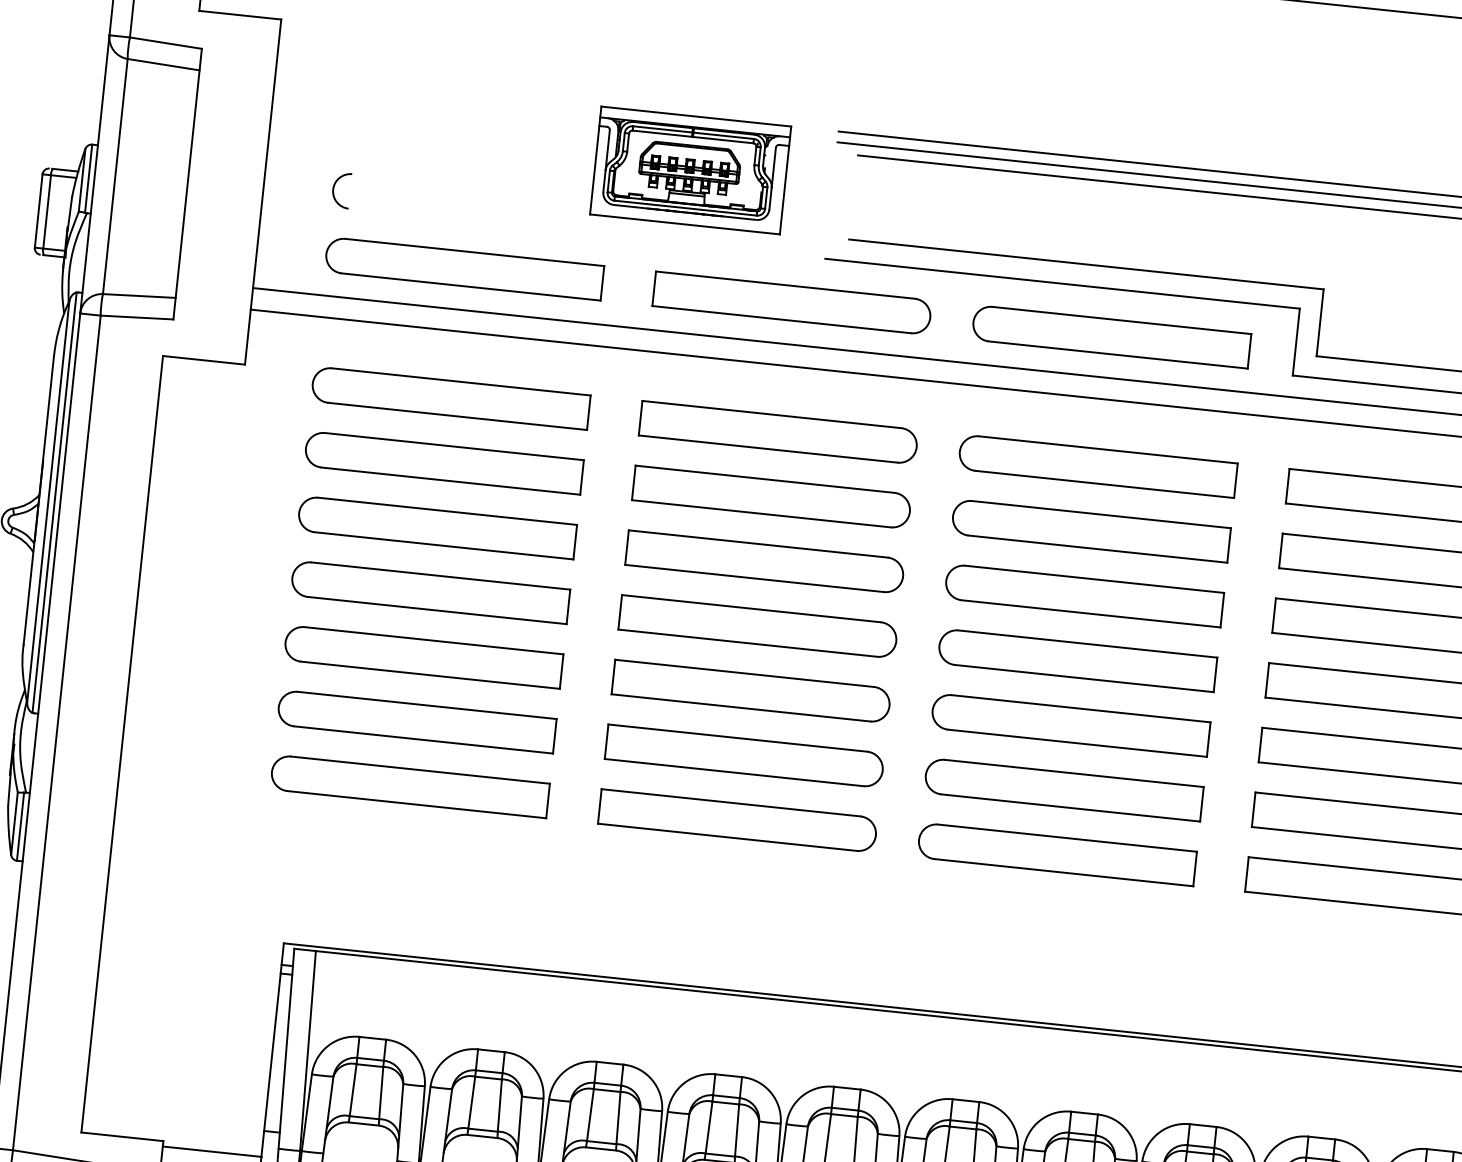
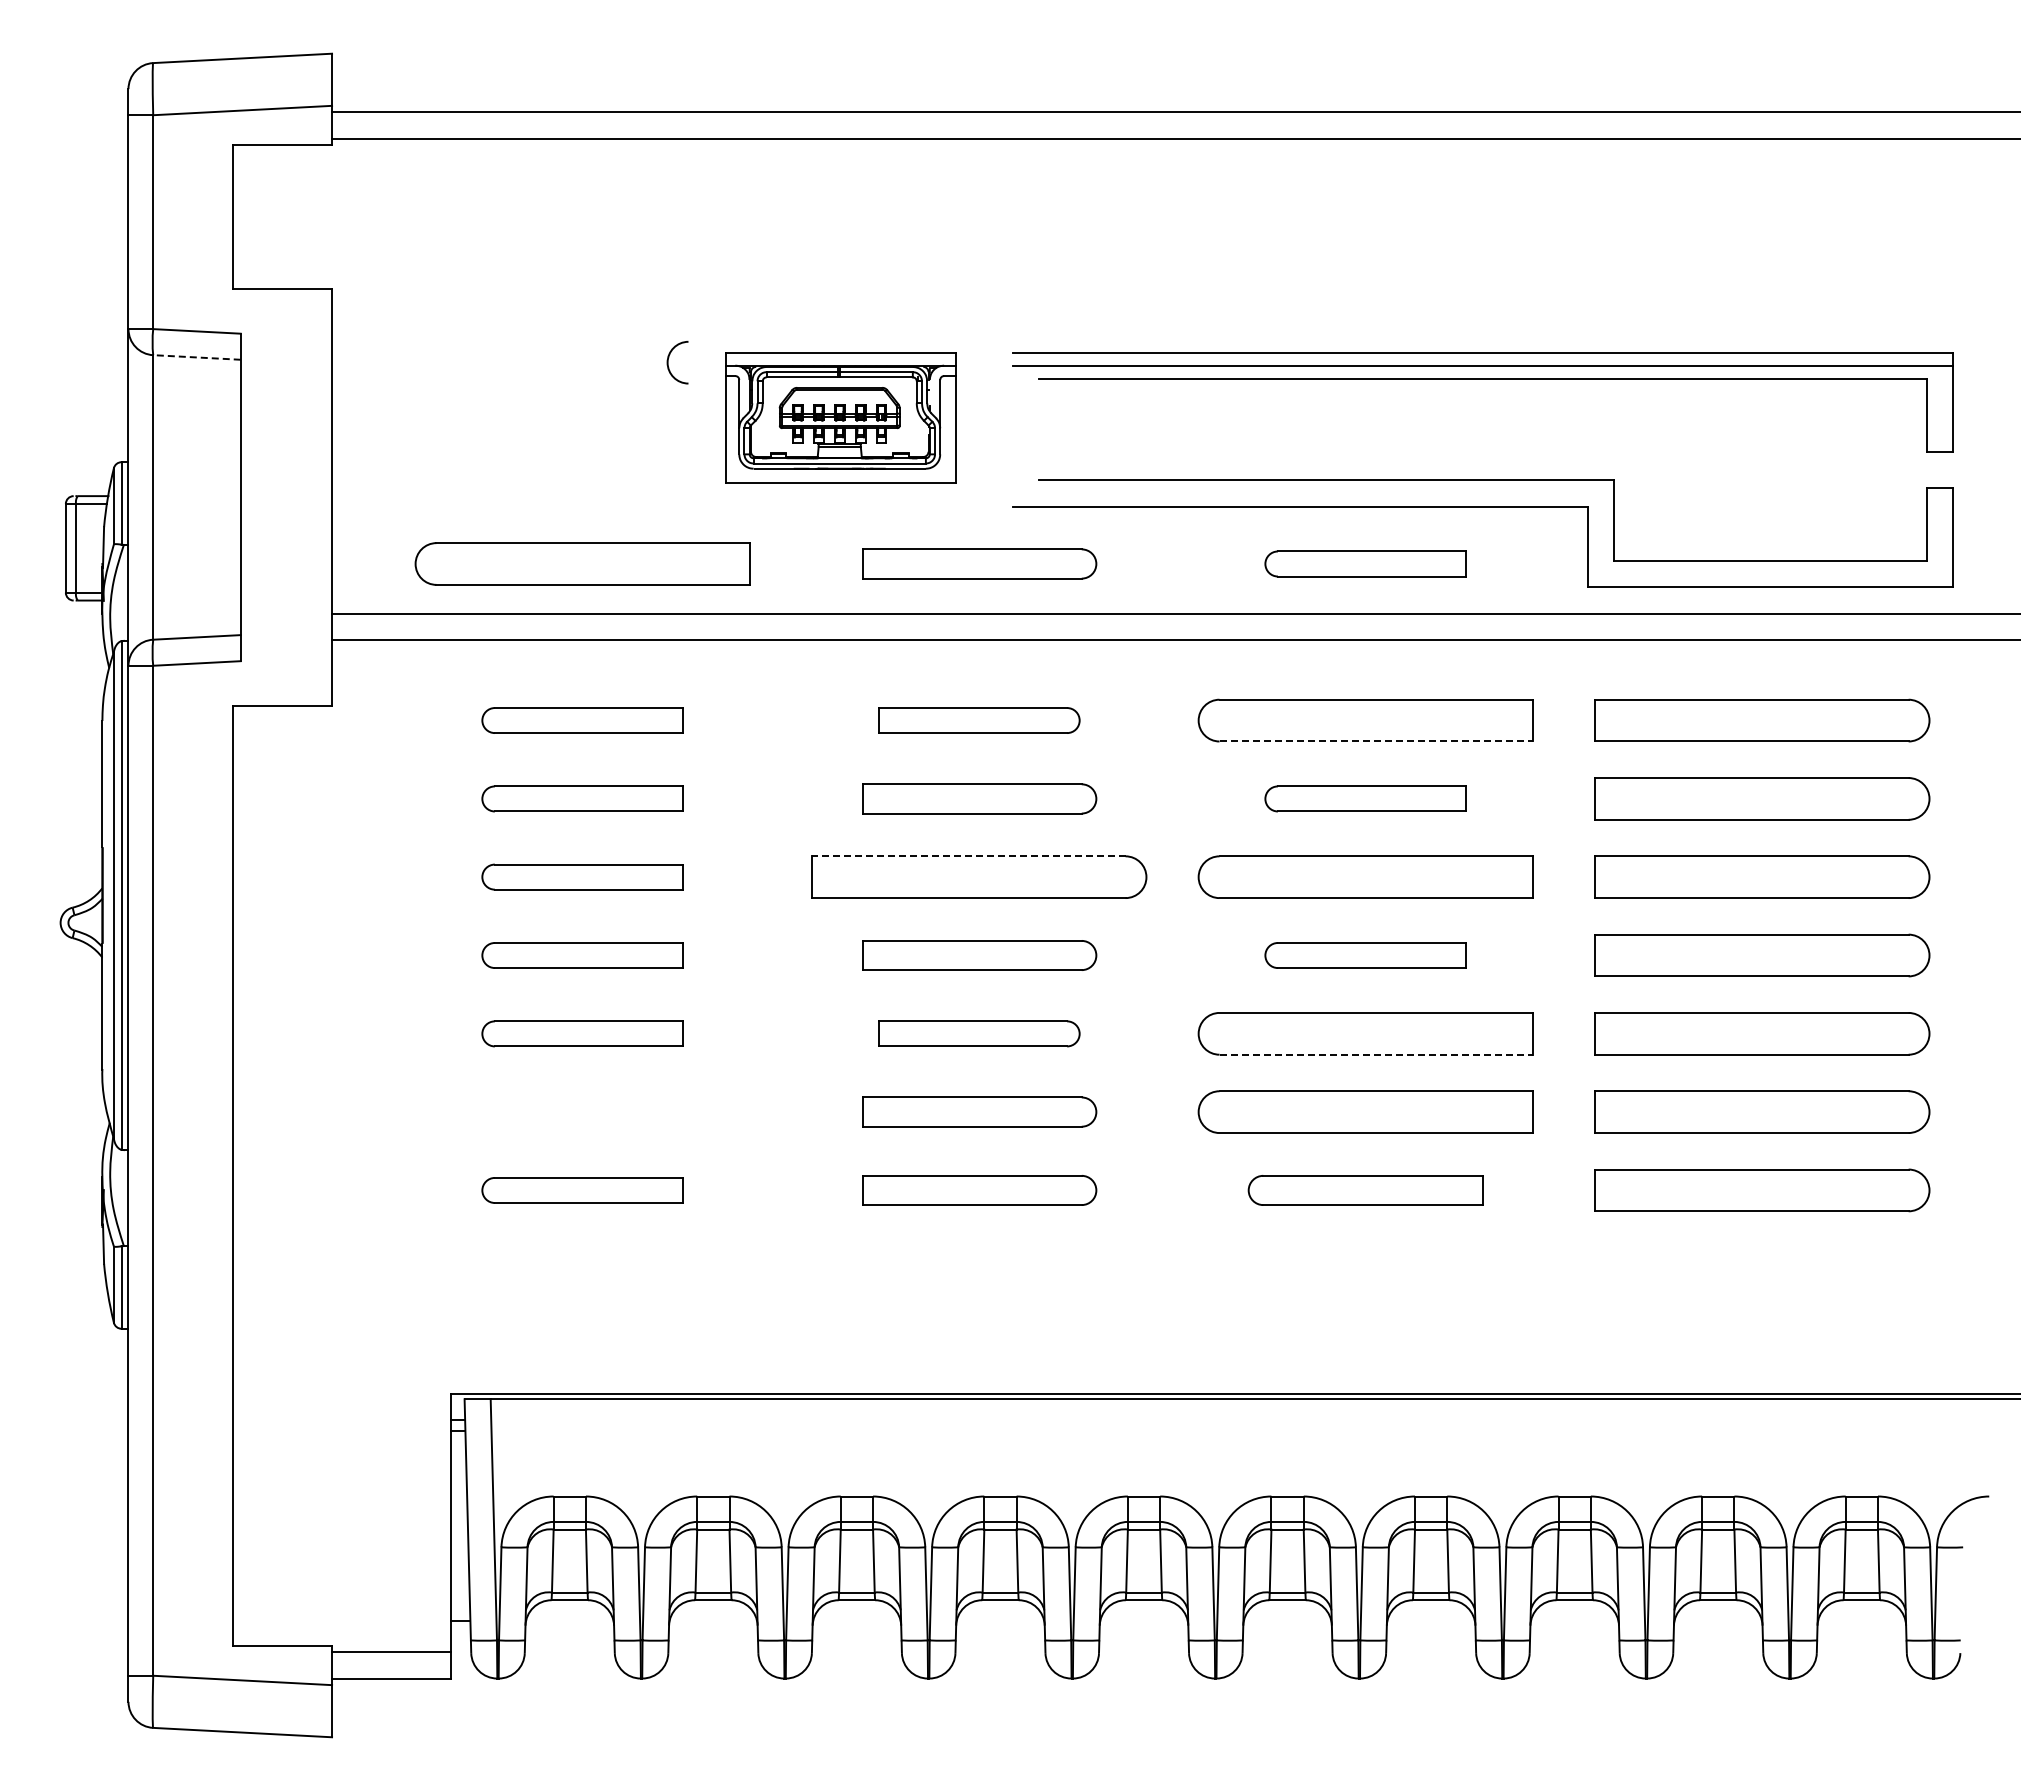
line: (163, 64) -> (196, 357), solid -> dashed
arc: (333, 189) -> (668, 362), moved
part: (792, 302) -> (979, 563), size x0.7
part: (1111, 336) -> (1365, 563), size x0.6
part: (450, 398) -> (582, 720), size x0.6
part: (778, 432) -> (979, 720), size x0.6
part: (443, 462) -> (582, 798), size x0.6
line: (1104, 484) -> (1376, 741), solid -> dashed
part: (771, 497) -> (979, 798), size x0.7
part: (437, 527) -> (582, 876), size x0.6
part: (1090, 530) -> (1365, 798), size x0.6
line: (757, 544) -> (968, 856), solid -> dashed
part: (430, 592) -> (582, 955), size x0.6
part: (758, 626) -> (979, 955), size x0.7
part: (423, 656) -> (582, 1033), size x0.6
part: (1077, 660) -> (1365, 955), size x0.6
part: (751, 691) -> (979, 1033), size x0.6
part: (416, 721) -> (582, 1111), removed
line: (1077, 743) -> (1376, 1054), solid -> dashed
part: (744, 755) -> (979, 1111), size x0.7
part: (409, 786) -> (582, 1190), size x0.6
part: (737, 821) -> (979, 1190), size x0.7
part: (1056, 854) -> (1365, 1190), size x0.7

